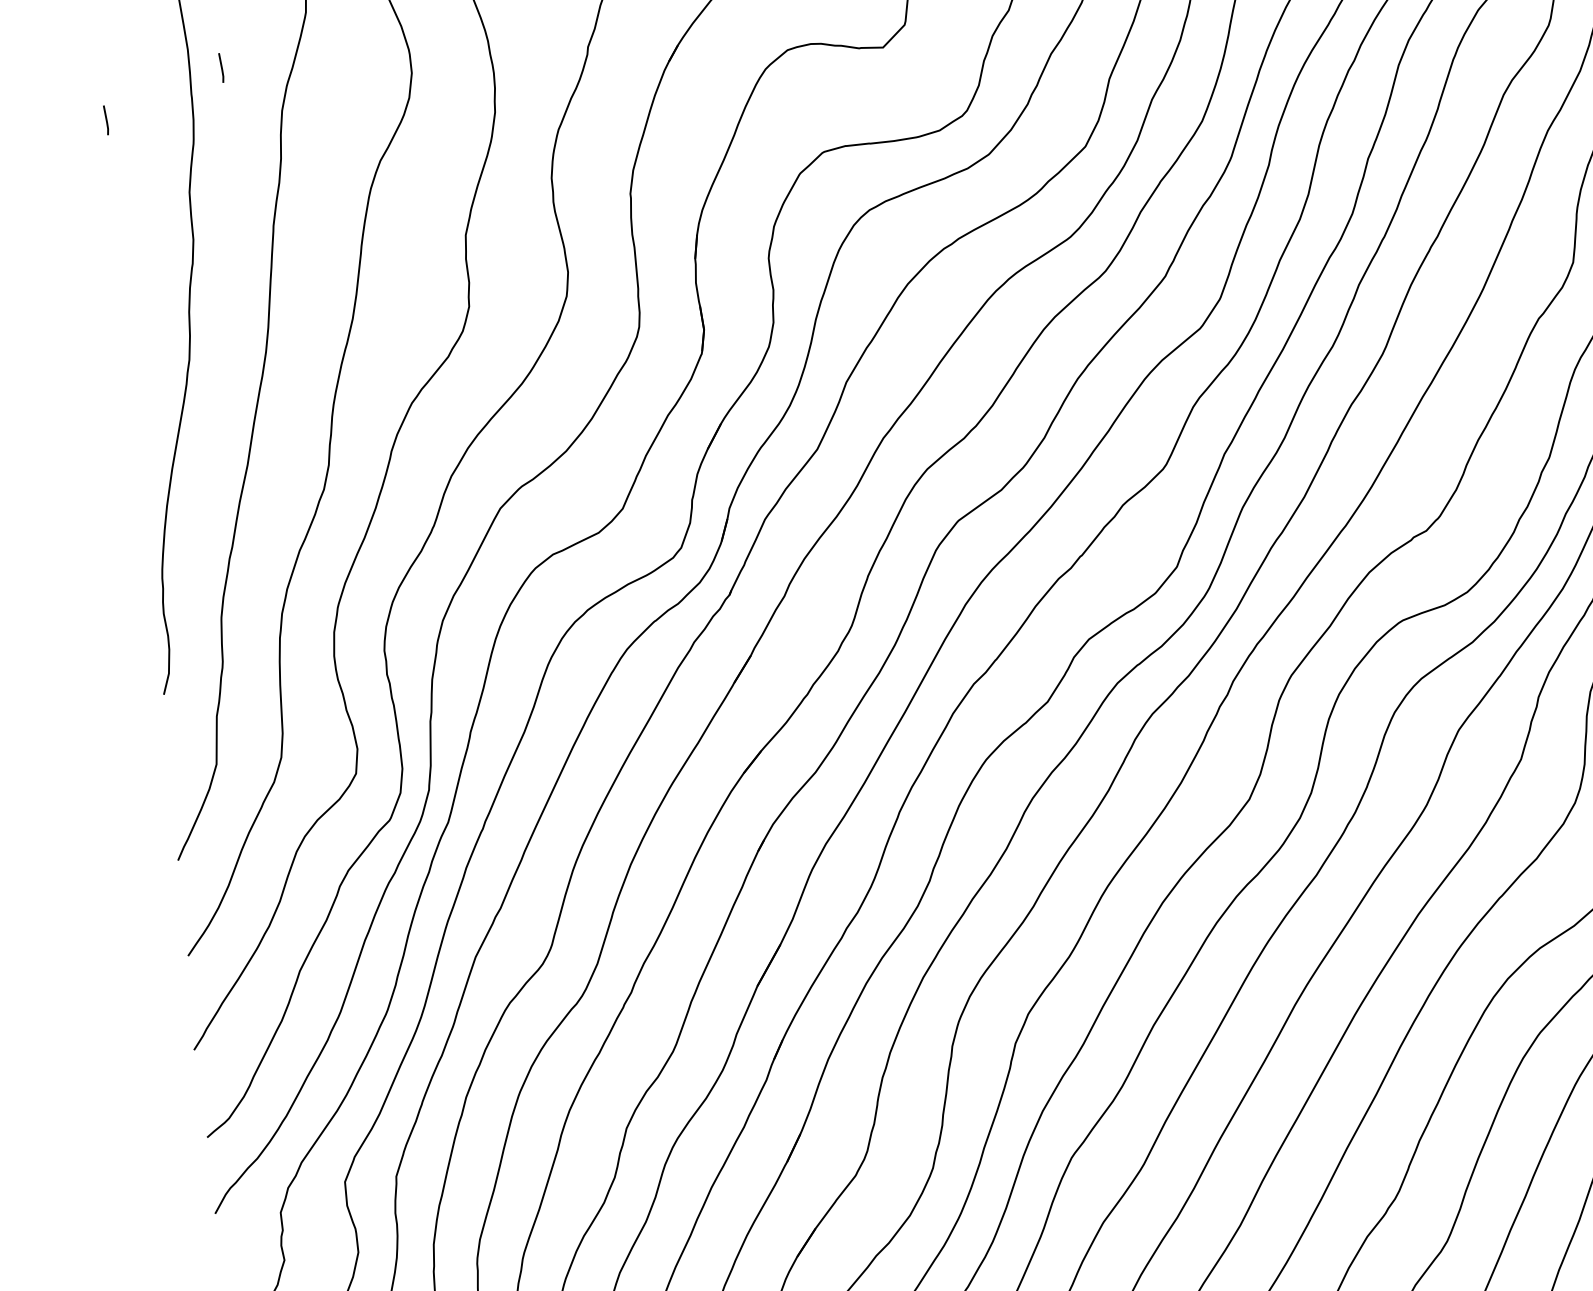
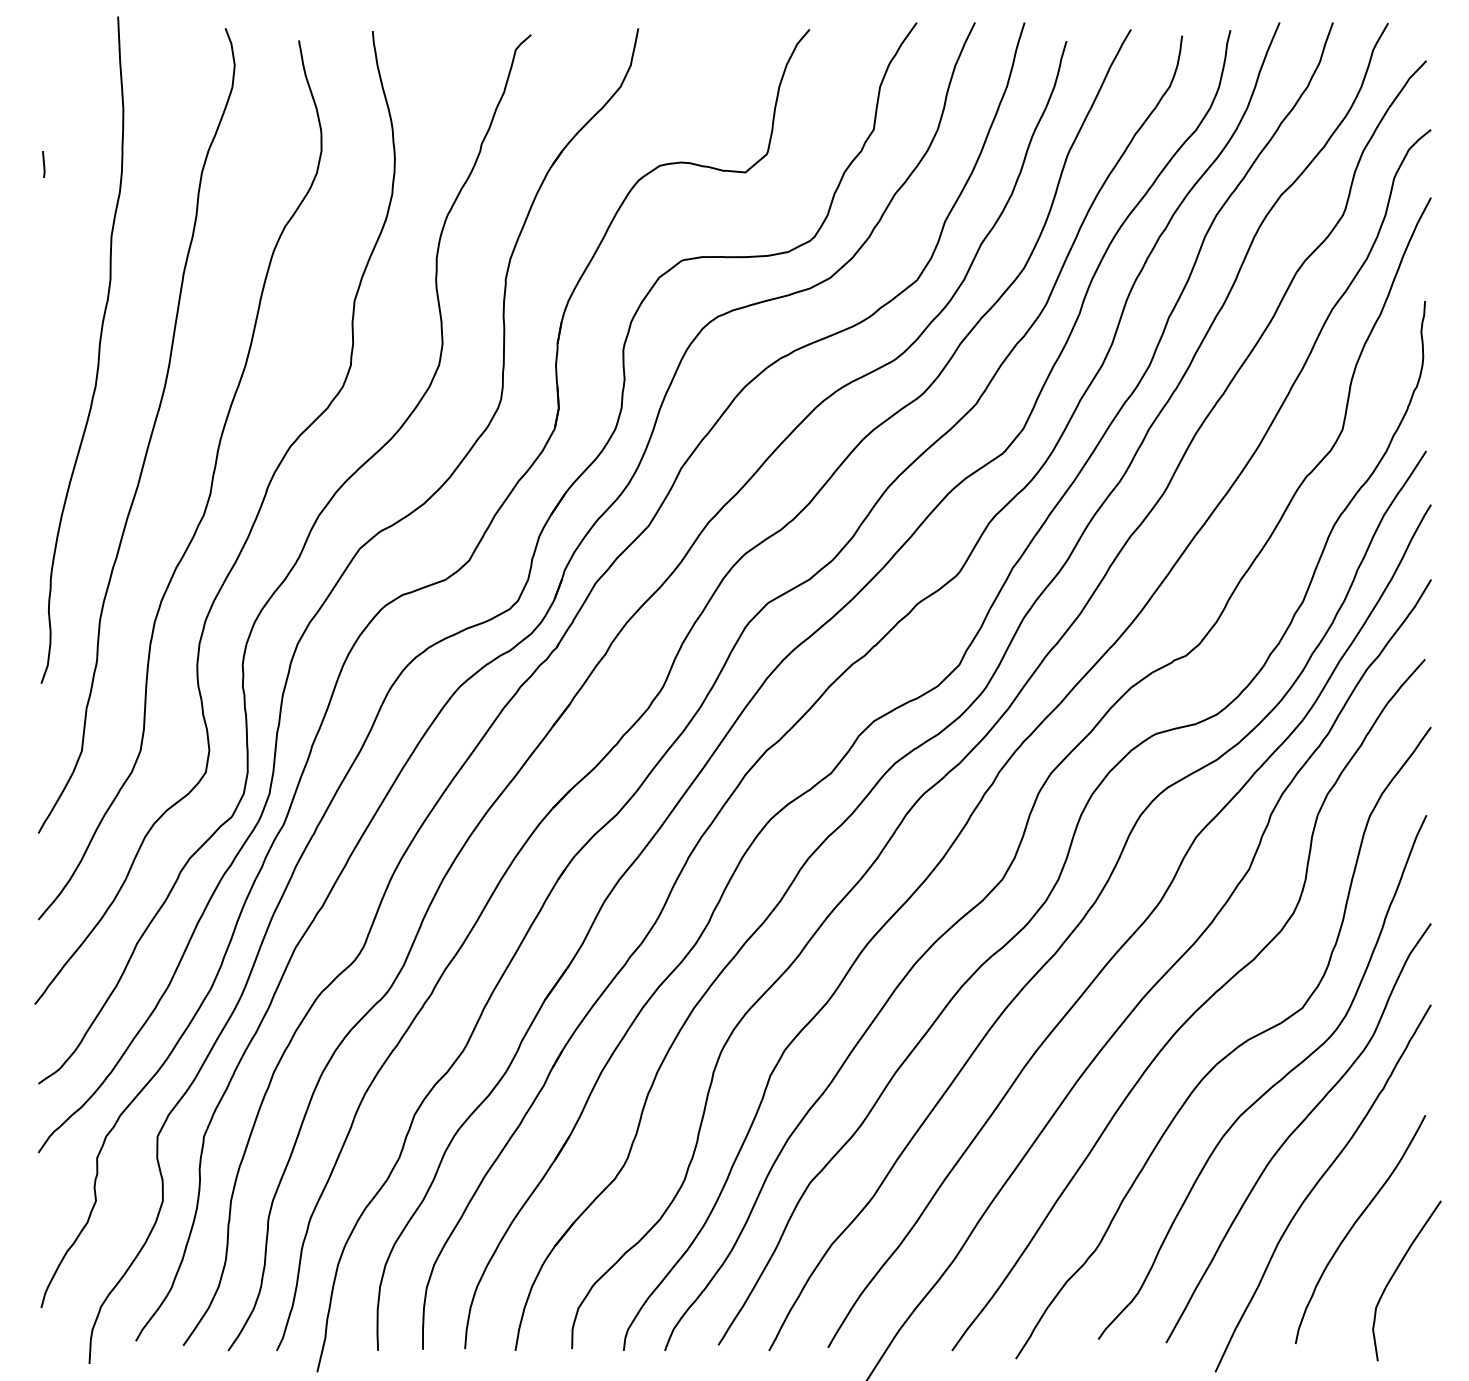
line: (221, 67) -> (151, 128), removed

